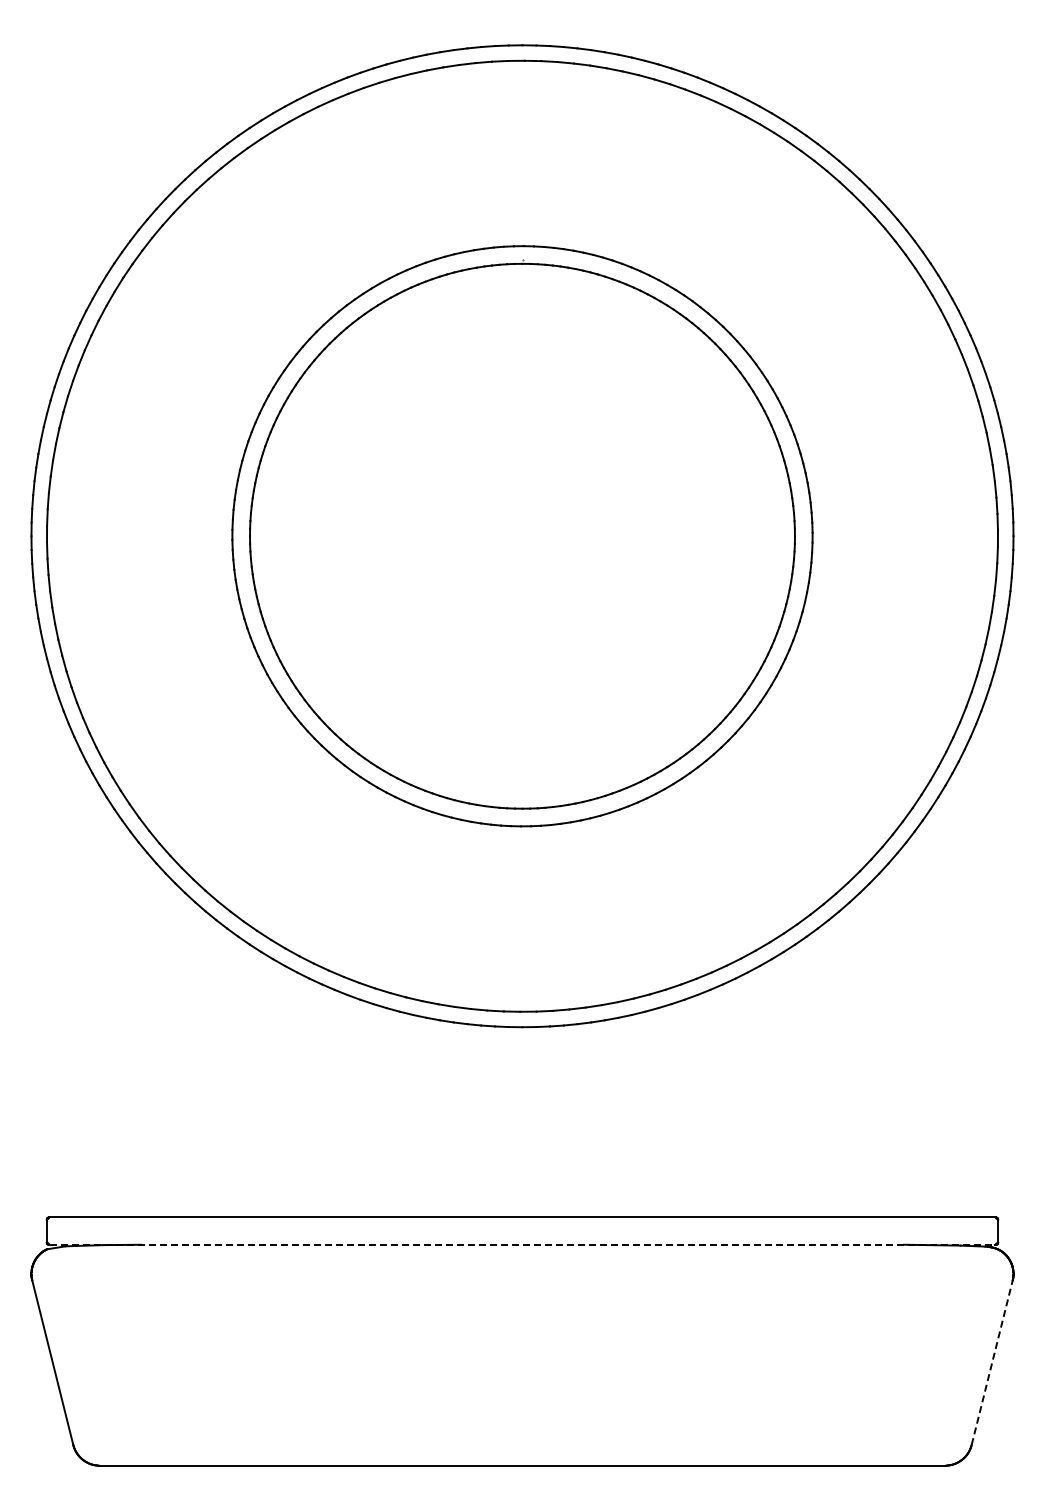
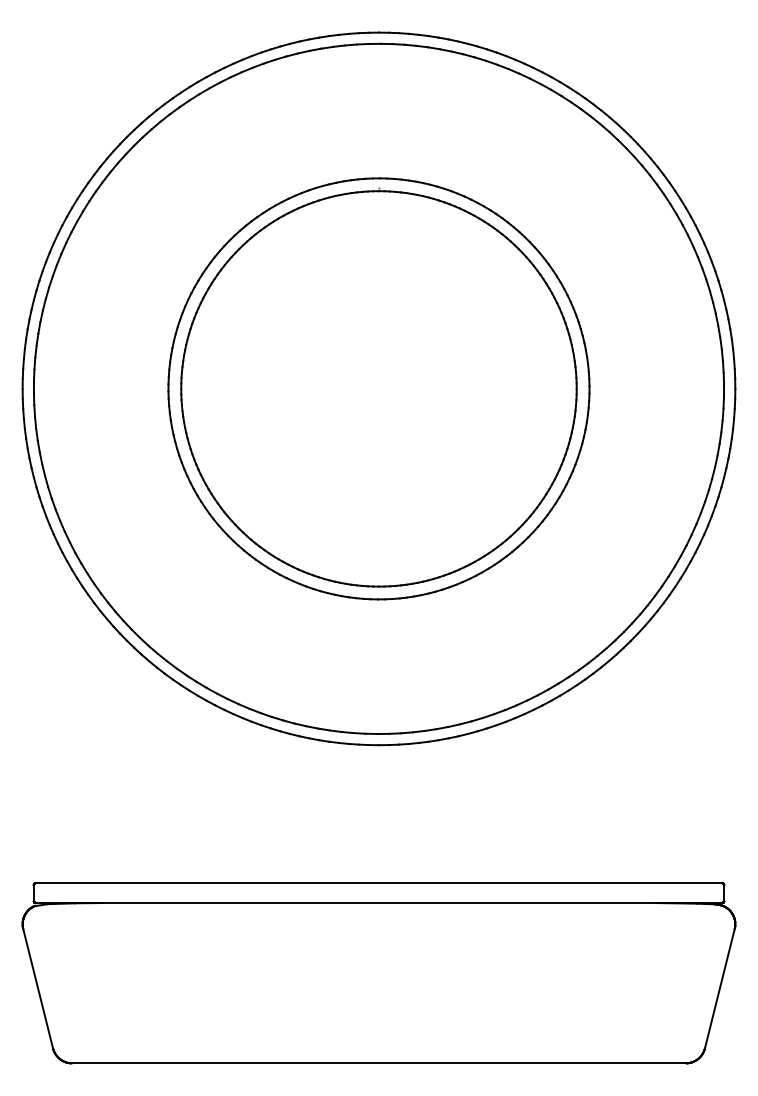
line: (522, 1244) -> (379, 902), dashed -> solid
line: (992, 1362) -> (720, 988), dashed -> solid

